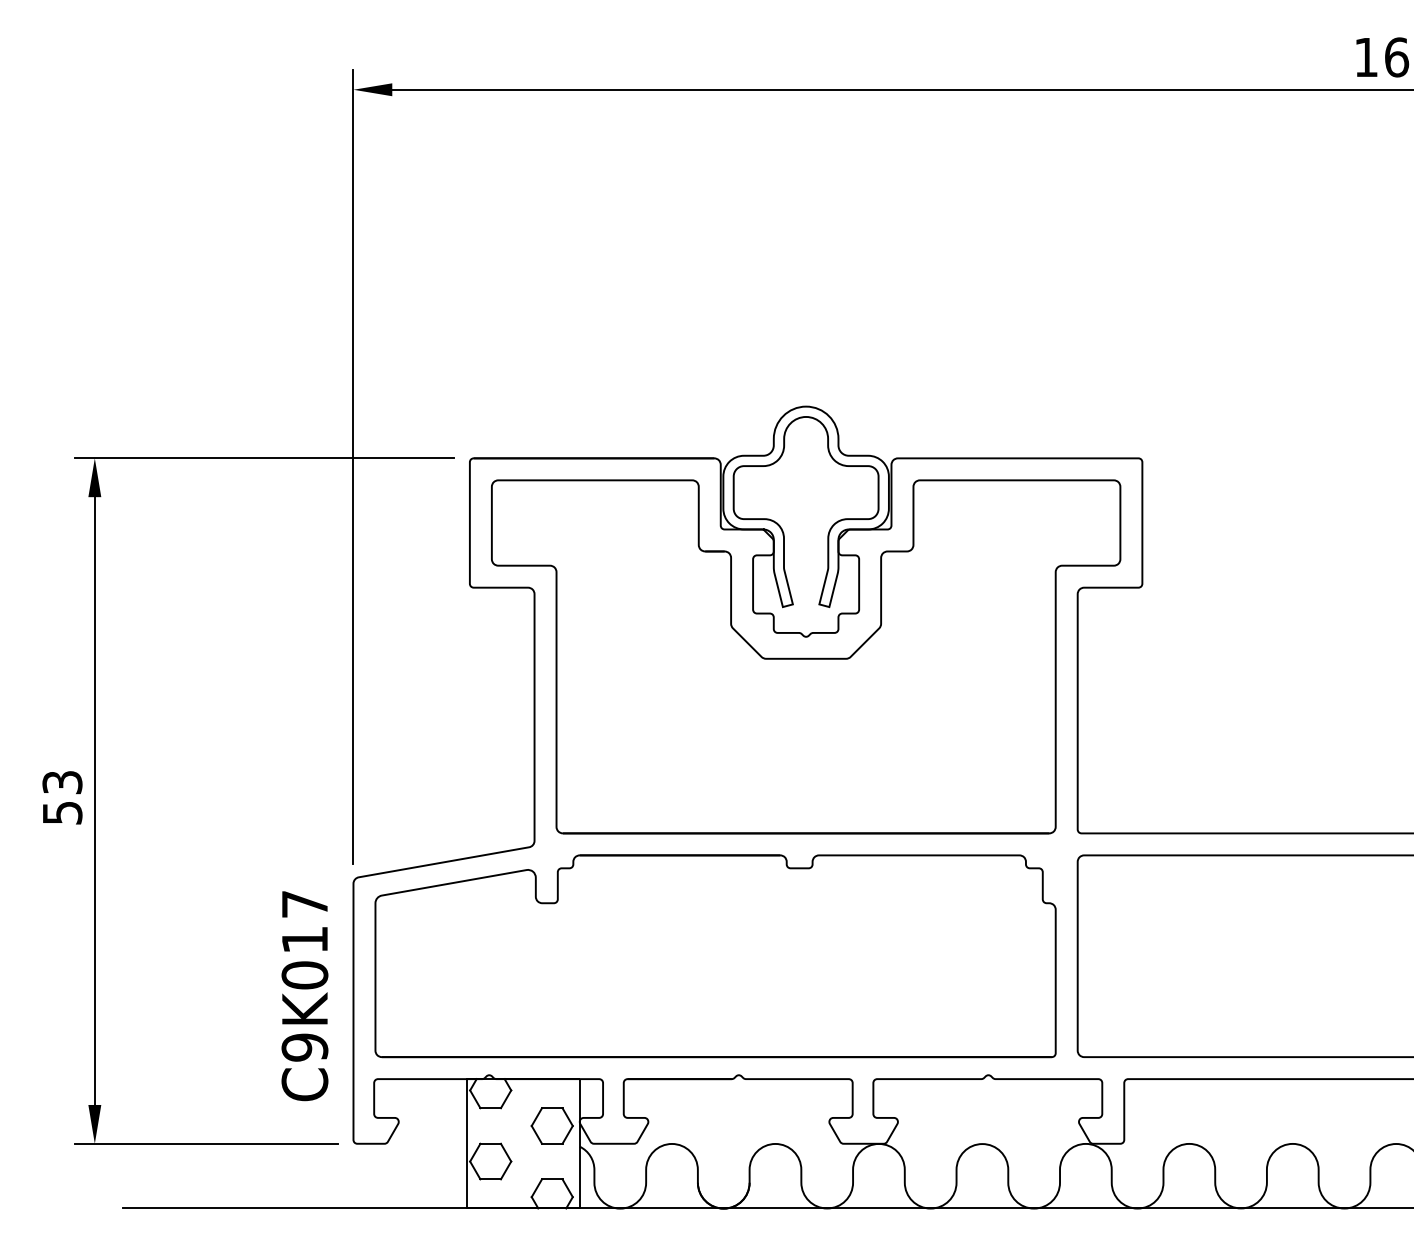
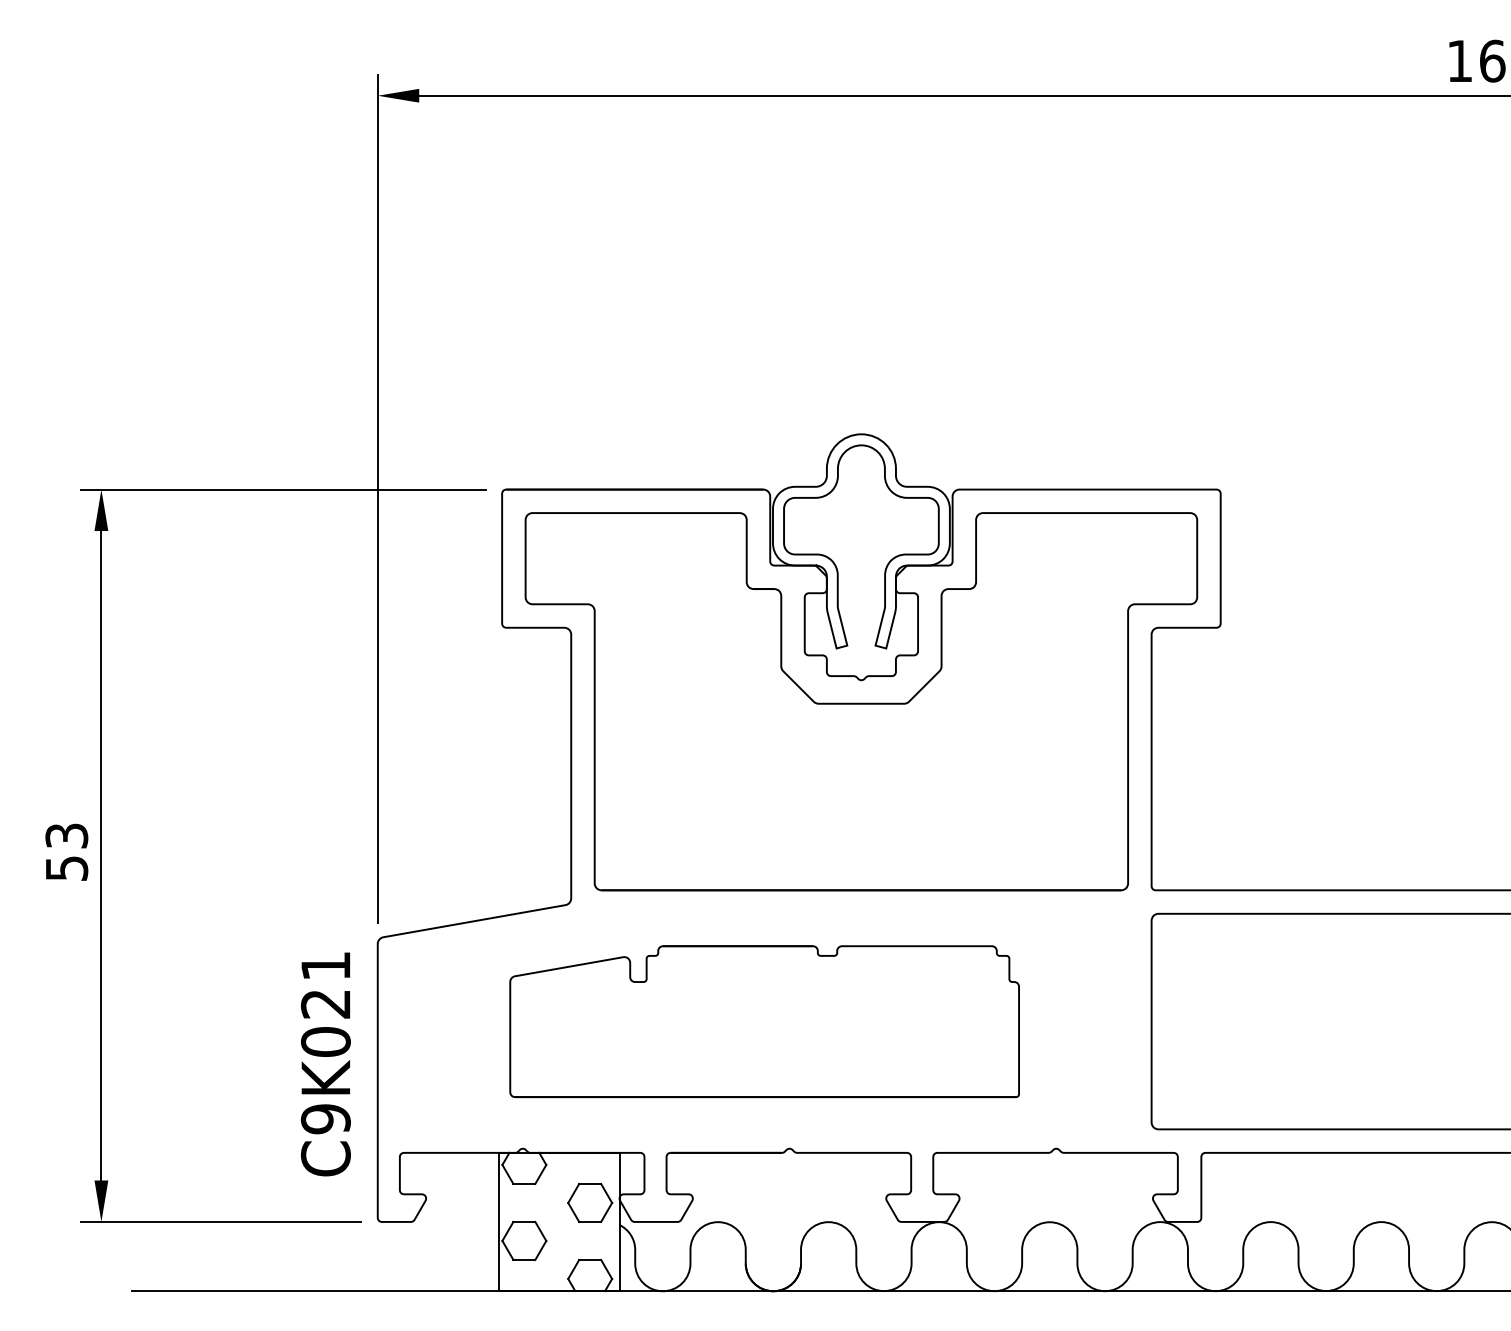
text: (304, 922) -> (325, 985), C9K017 -> C9K021
part: (715, 956) -> (764, 1021), size x0.7

